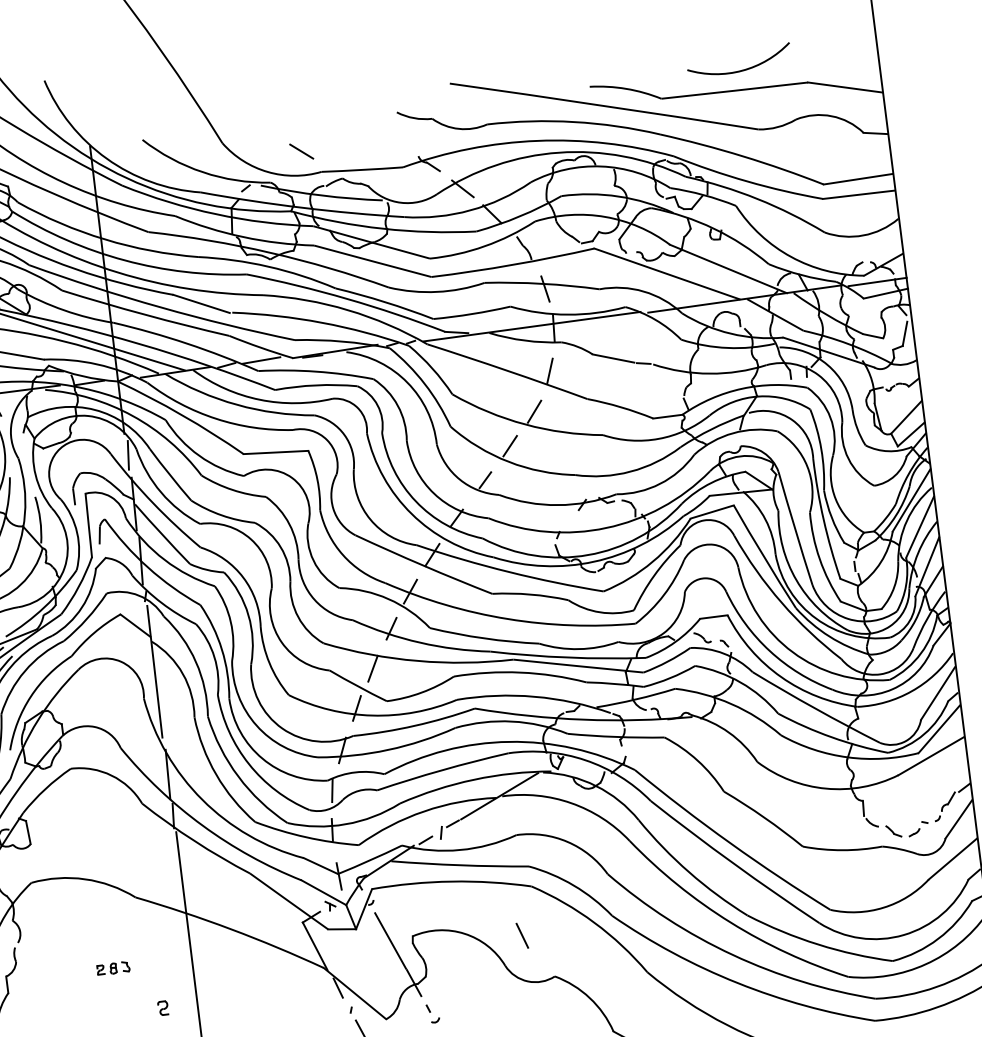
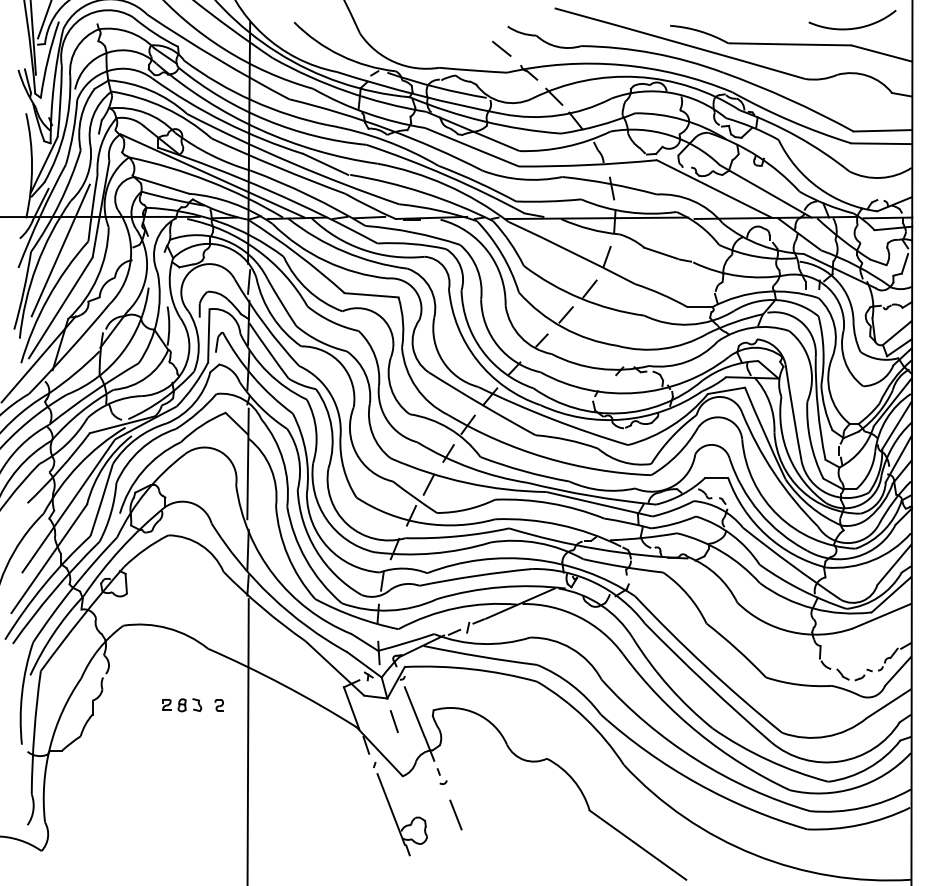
arc: (741, 69) -> (853, 27), moved
line: (301, 151) -> (501, 48), moved
line: (521, 935) -> (393, 721), moved
part: (113, 968) -> (182, 705), size x1.43
part: (162, 1008) -> (218, 705), moved

